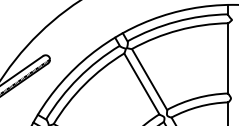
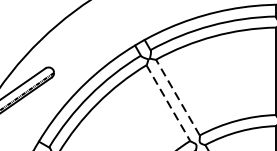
line: (149, 79) -> (177, 97), solid -> dashed
line: (142, 84) -> (169, 103), solid -> dashed

